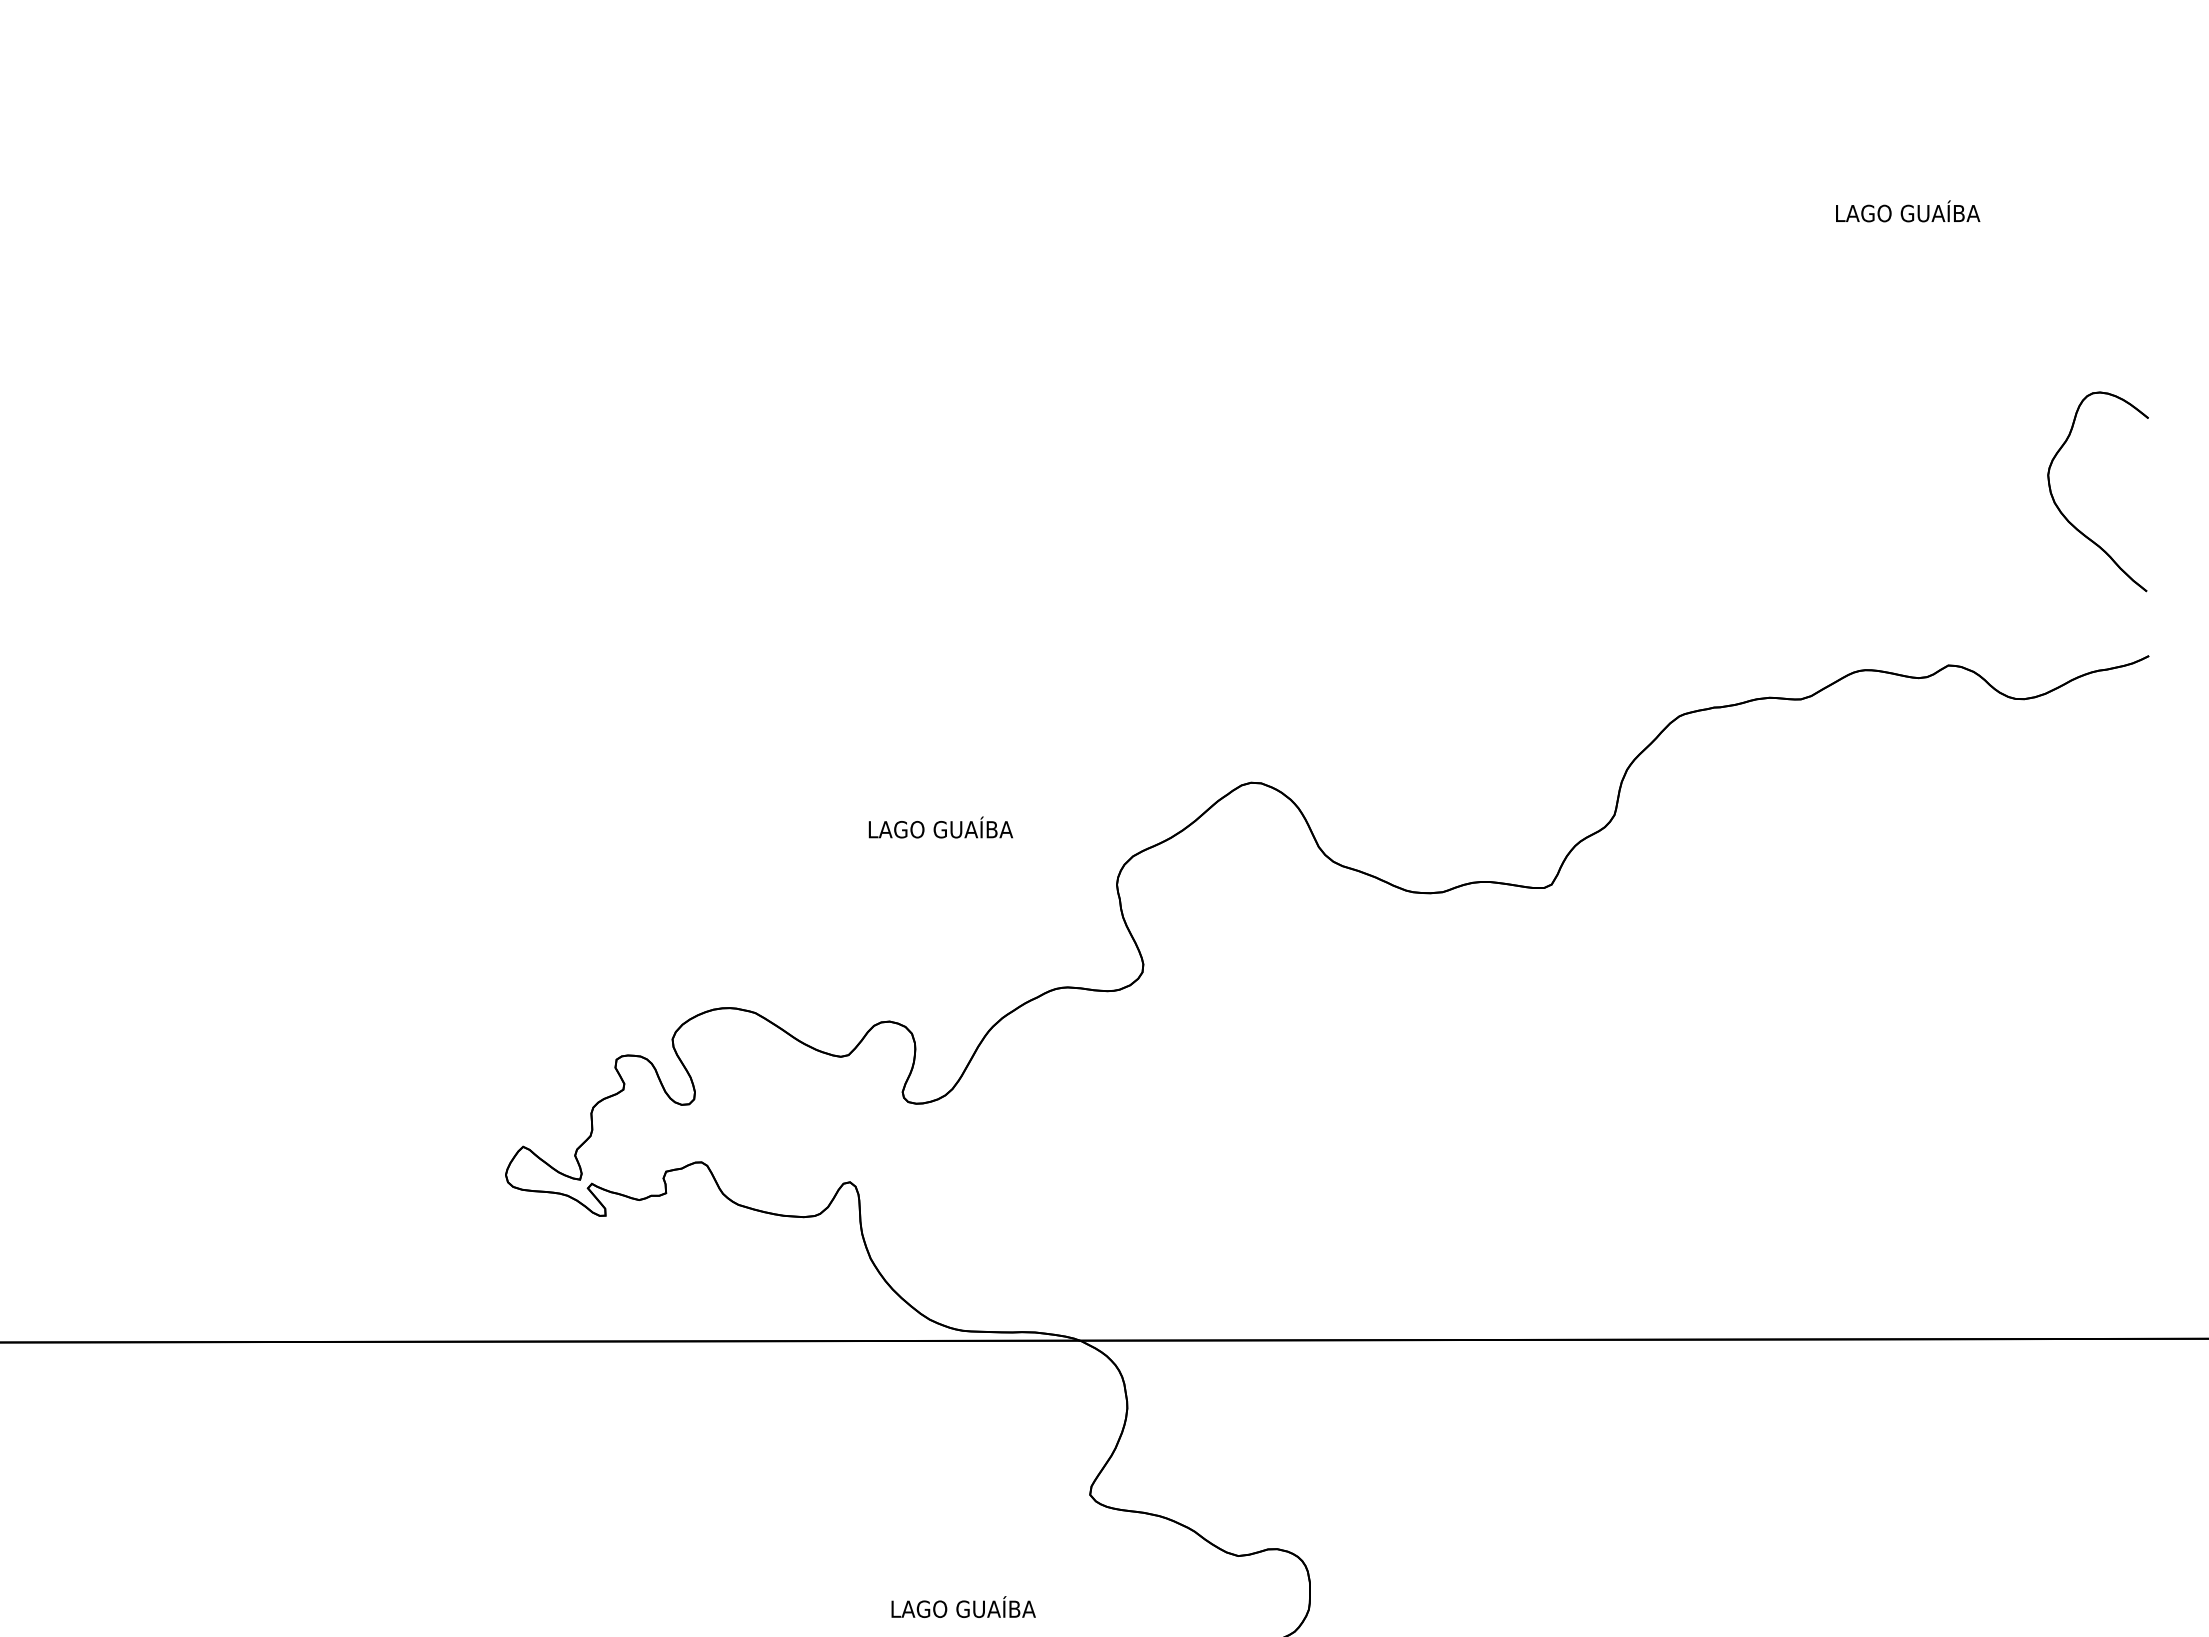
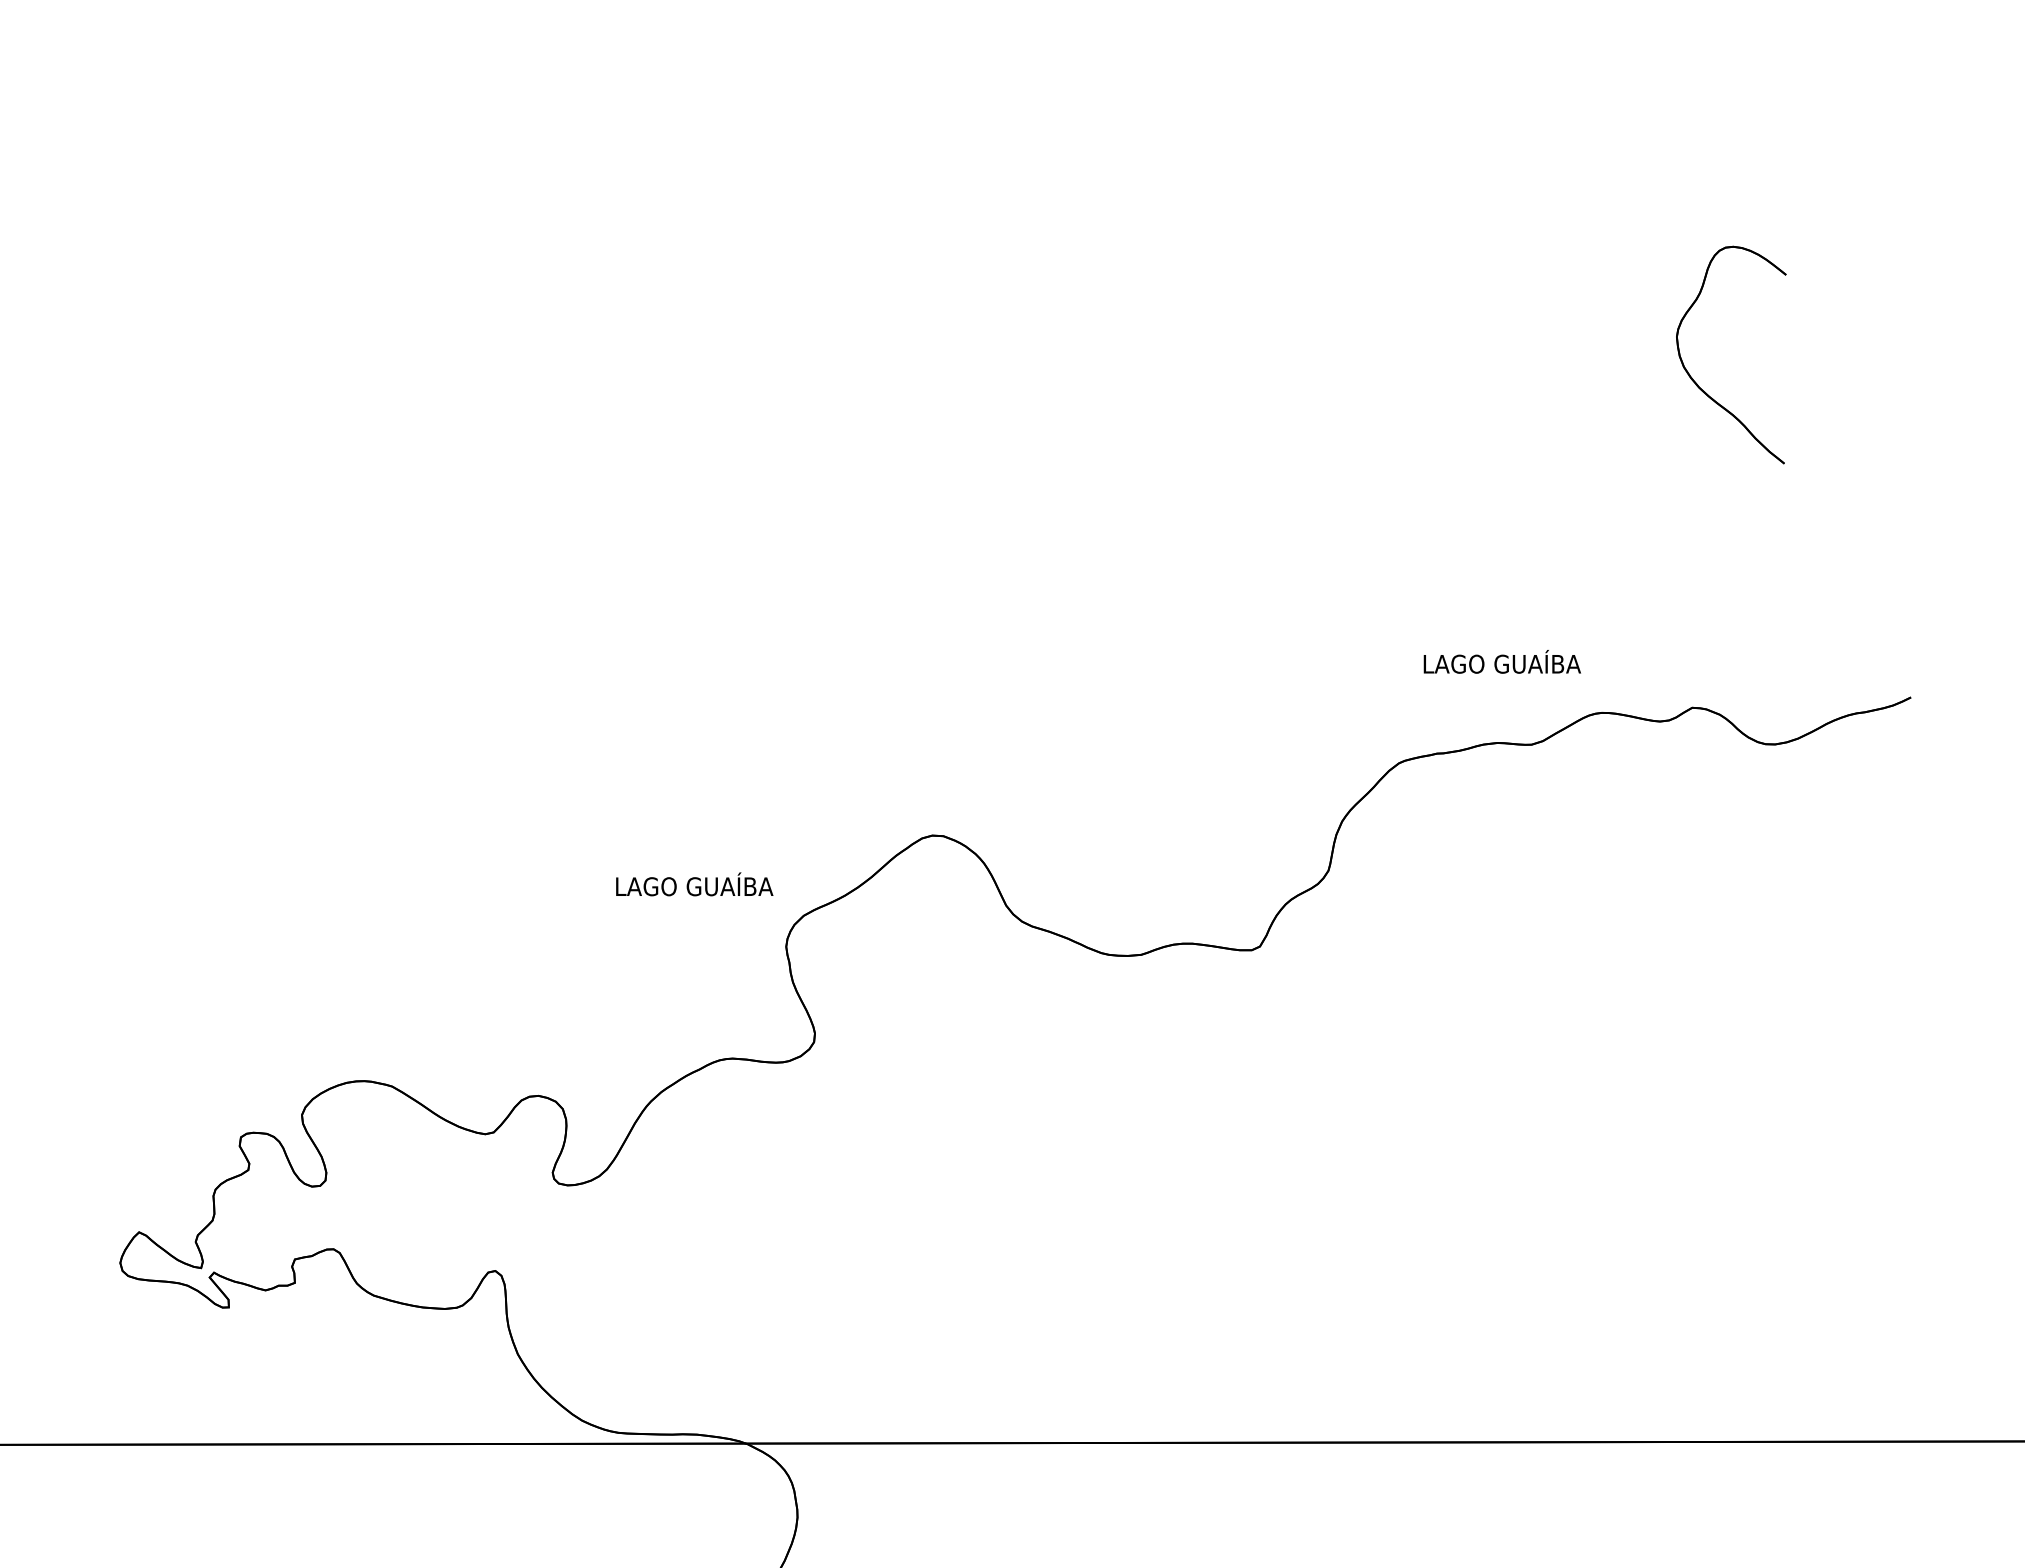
text: (1908, 211) -> (1502, 662), moved
part: (2064, 514) -> (1694, 379), moved
text: (940, 827) -> (694, 884), moved

